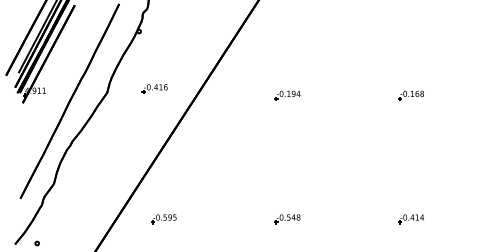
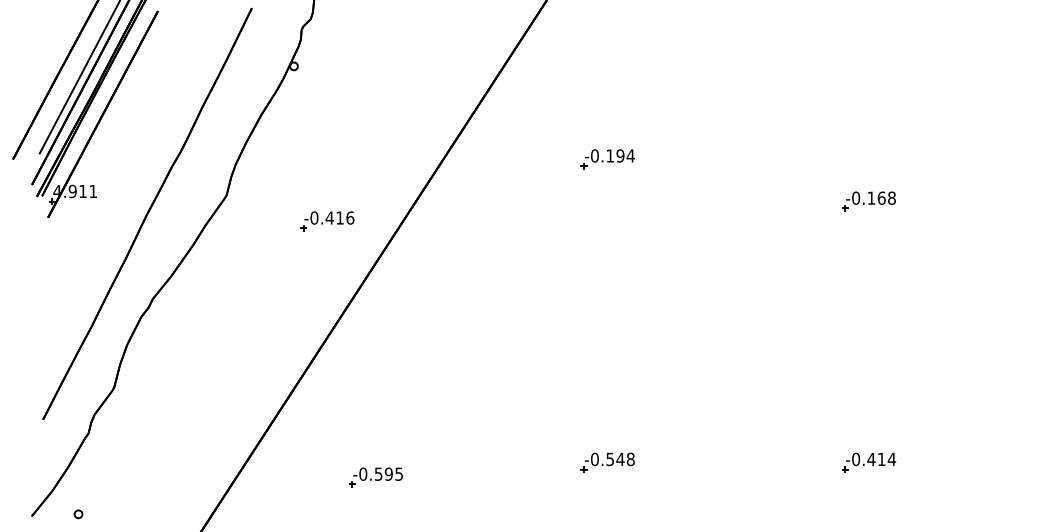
part: (154, 88) -> (326, 220), moved
part: (287, 95) -> (607, 159), moved
part: (163, 219) -> (374, 478), moved

